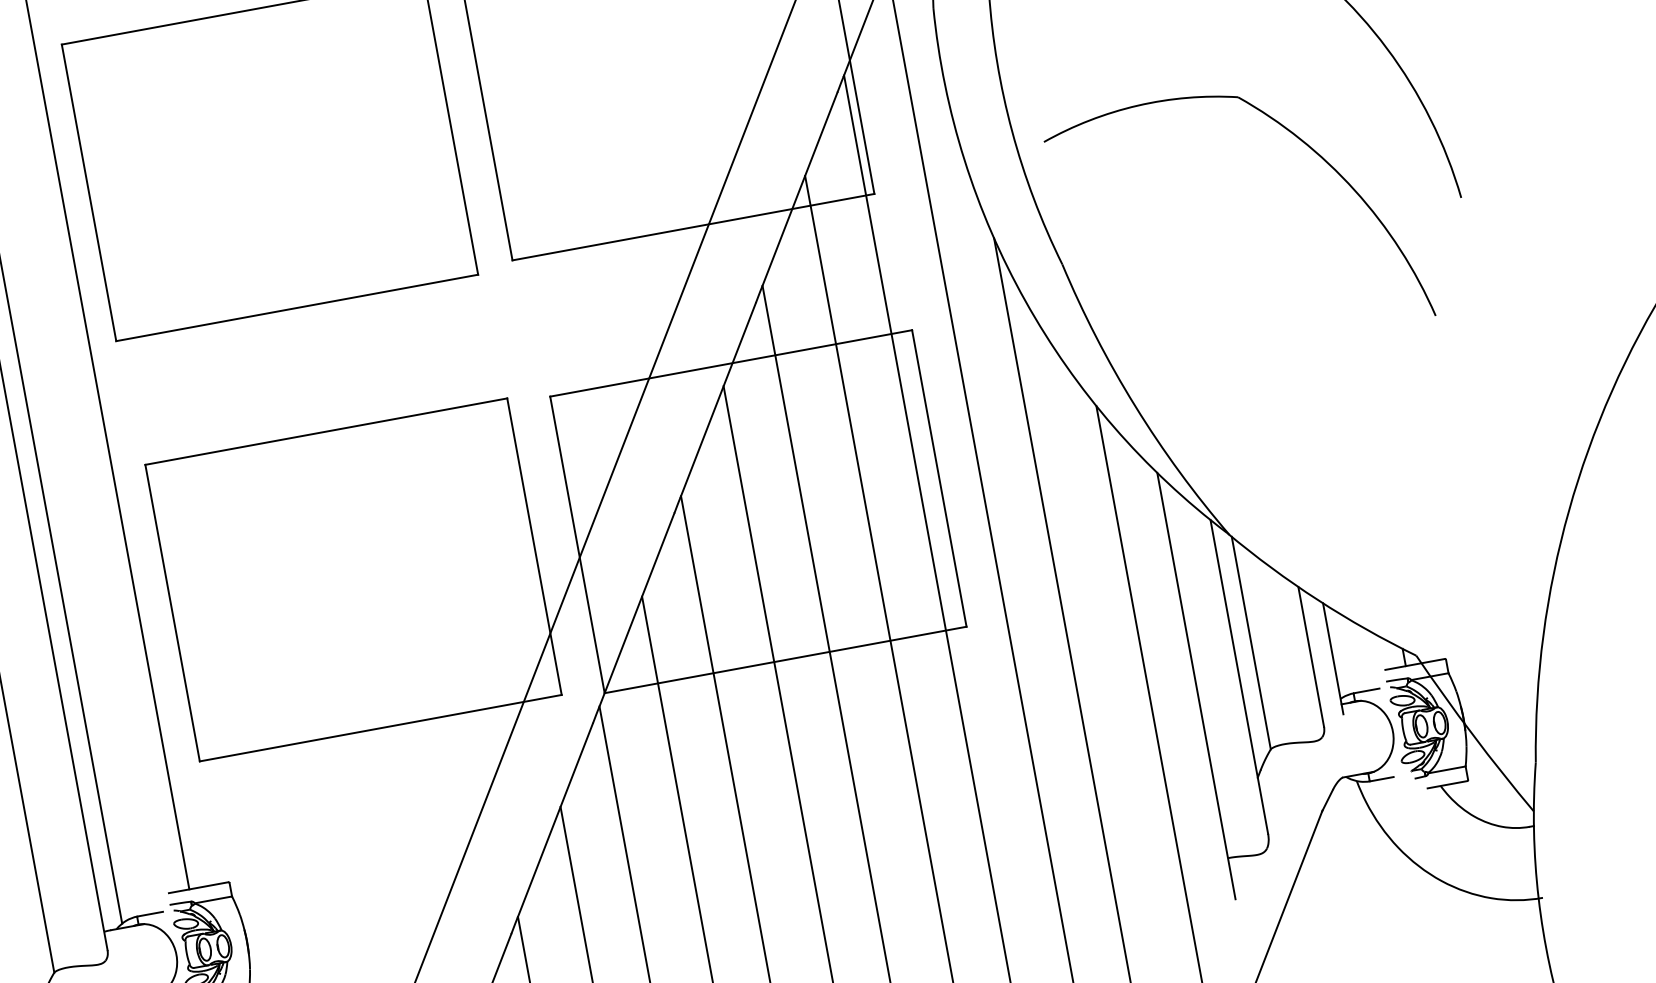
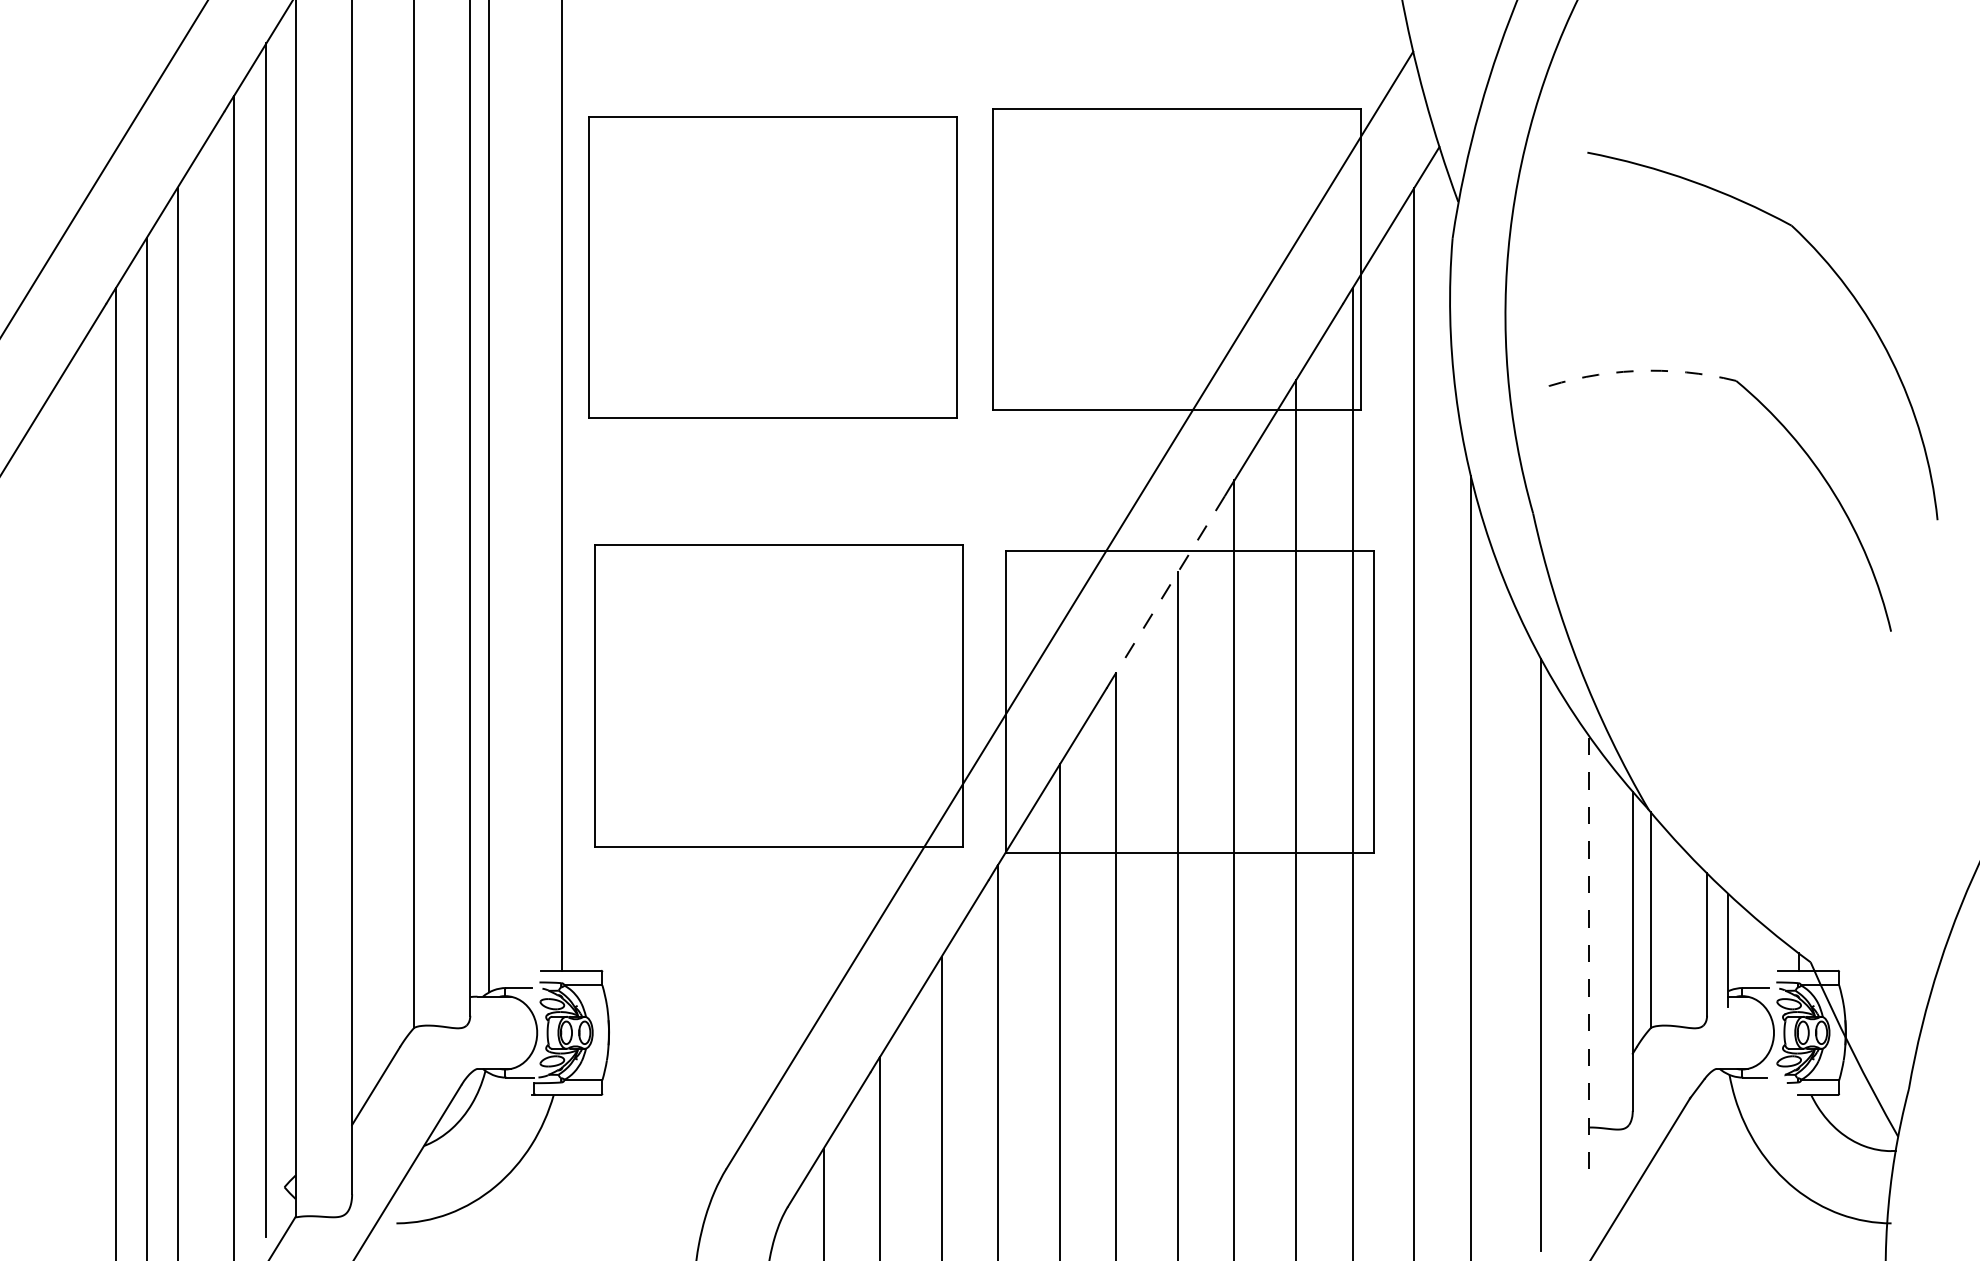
arc: (1138, 106) -> (1636, 371), solid -> dashed
line: (718, 400) -> (1170, 585), solid -> dashed
line: (1195, 686) -> (1588, 952), solid -> dashed

